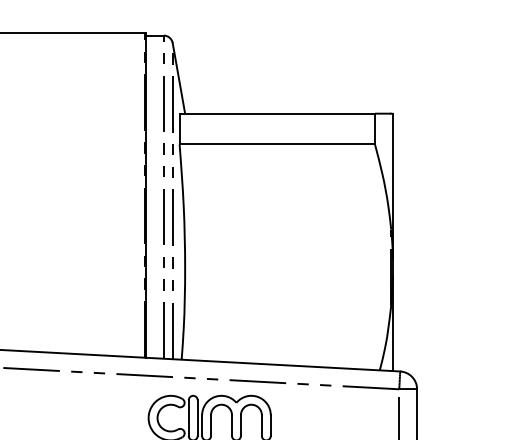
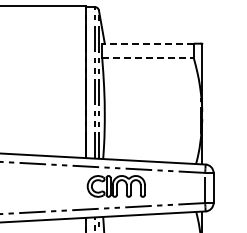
line: (278, 113) -> (148, 43), solid -> dashed
line: (278, 145) -> (148, 58), solid -> dashed

